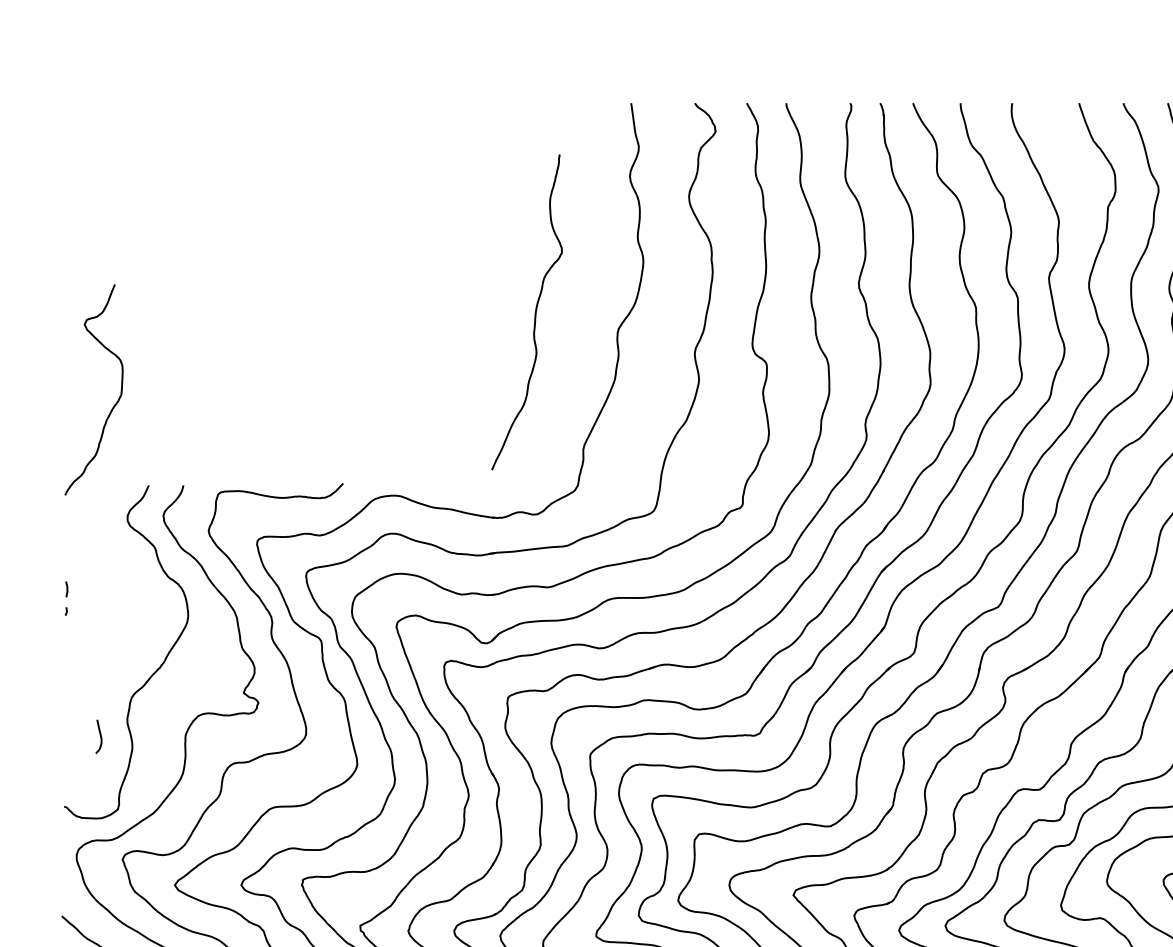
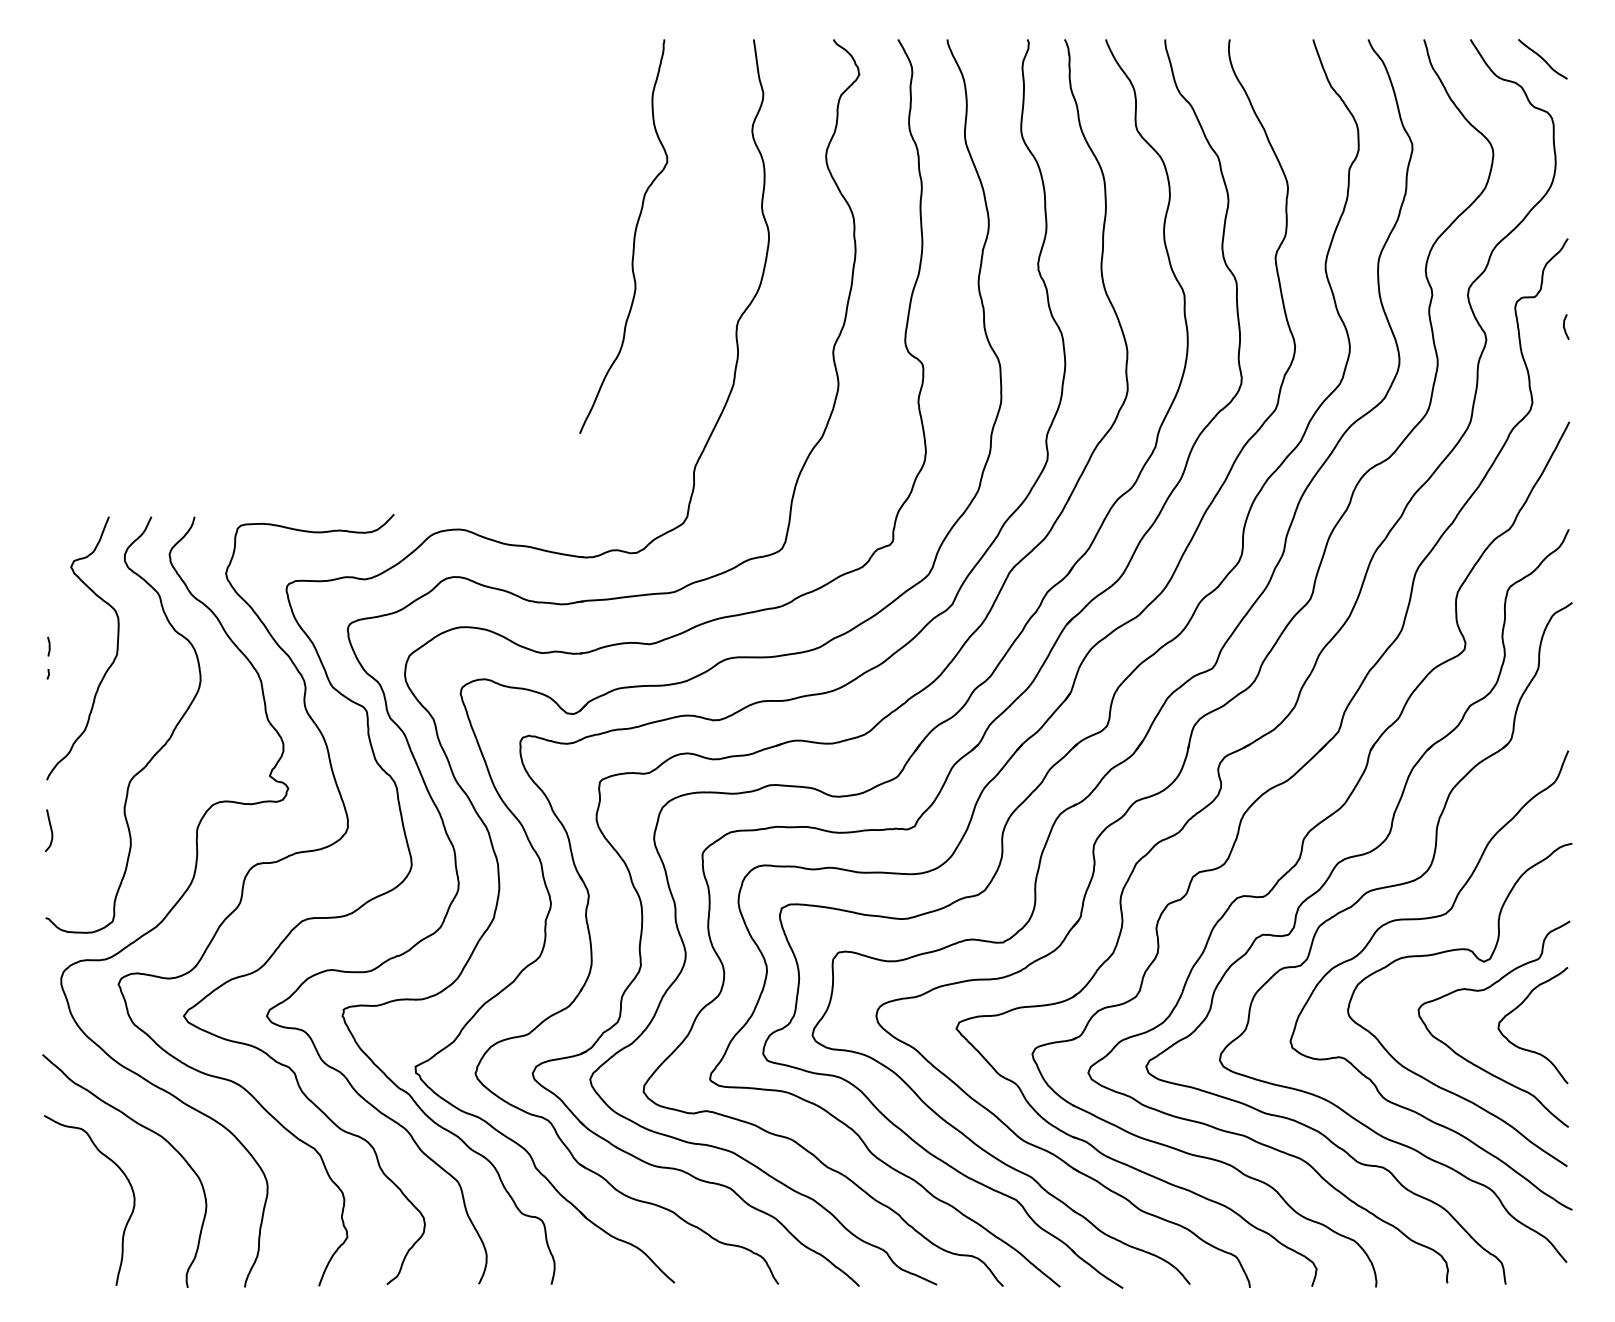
curve: (534, 312) -> (633, 236), moved
curve: (113, 405) -> (107, 668), moved
curve: (100, 736) -> (50, 830), moved

